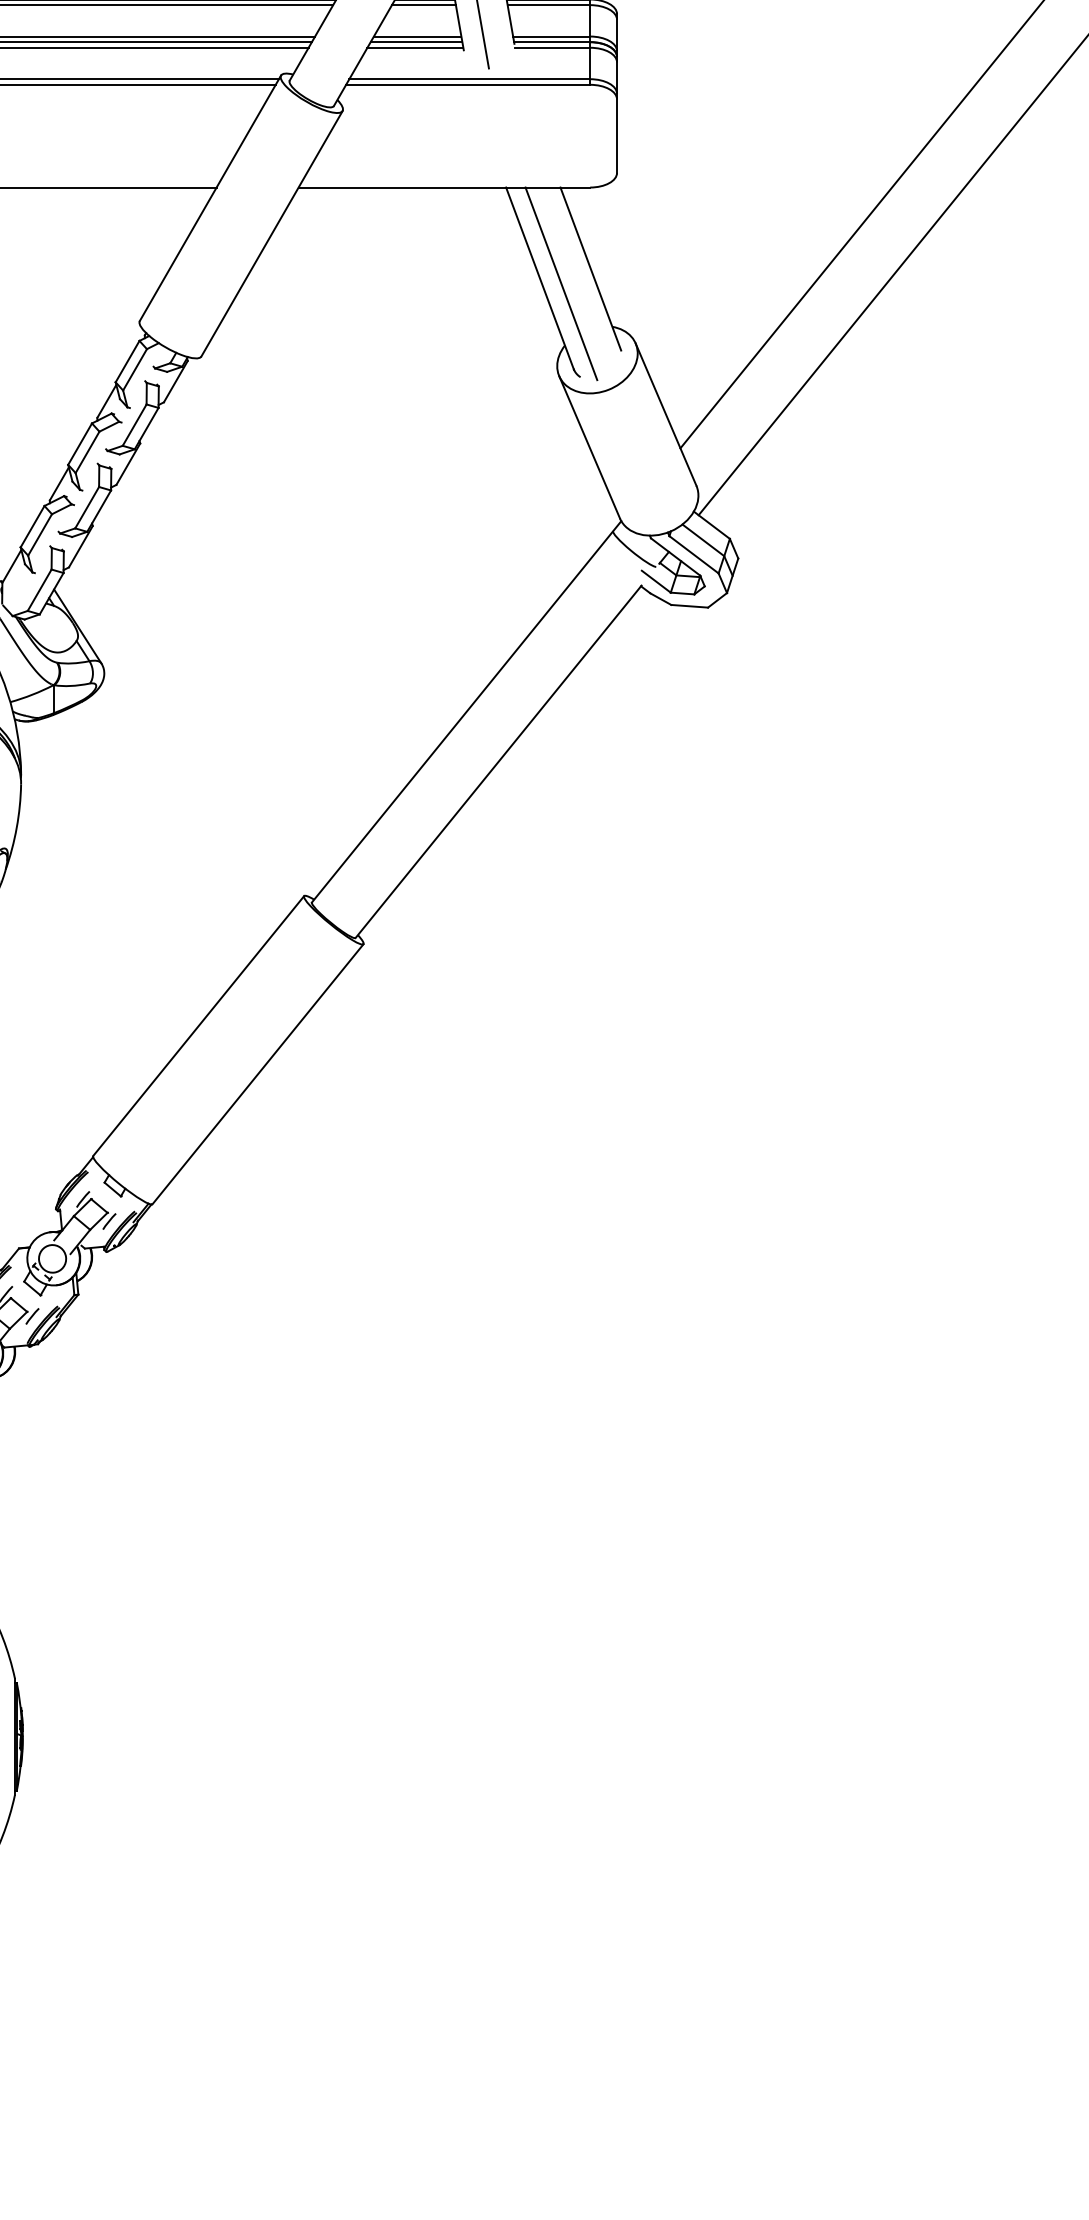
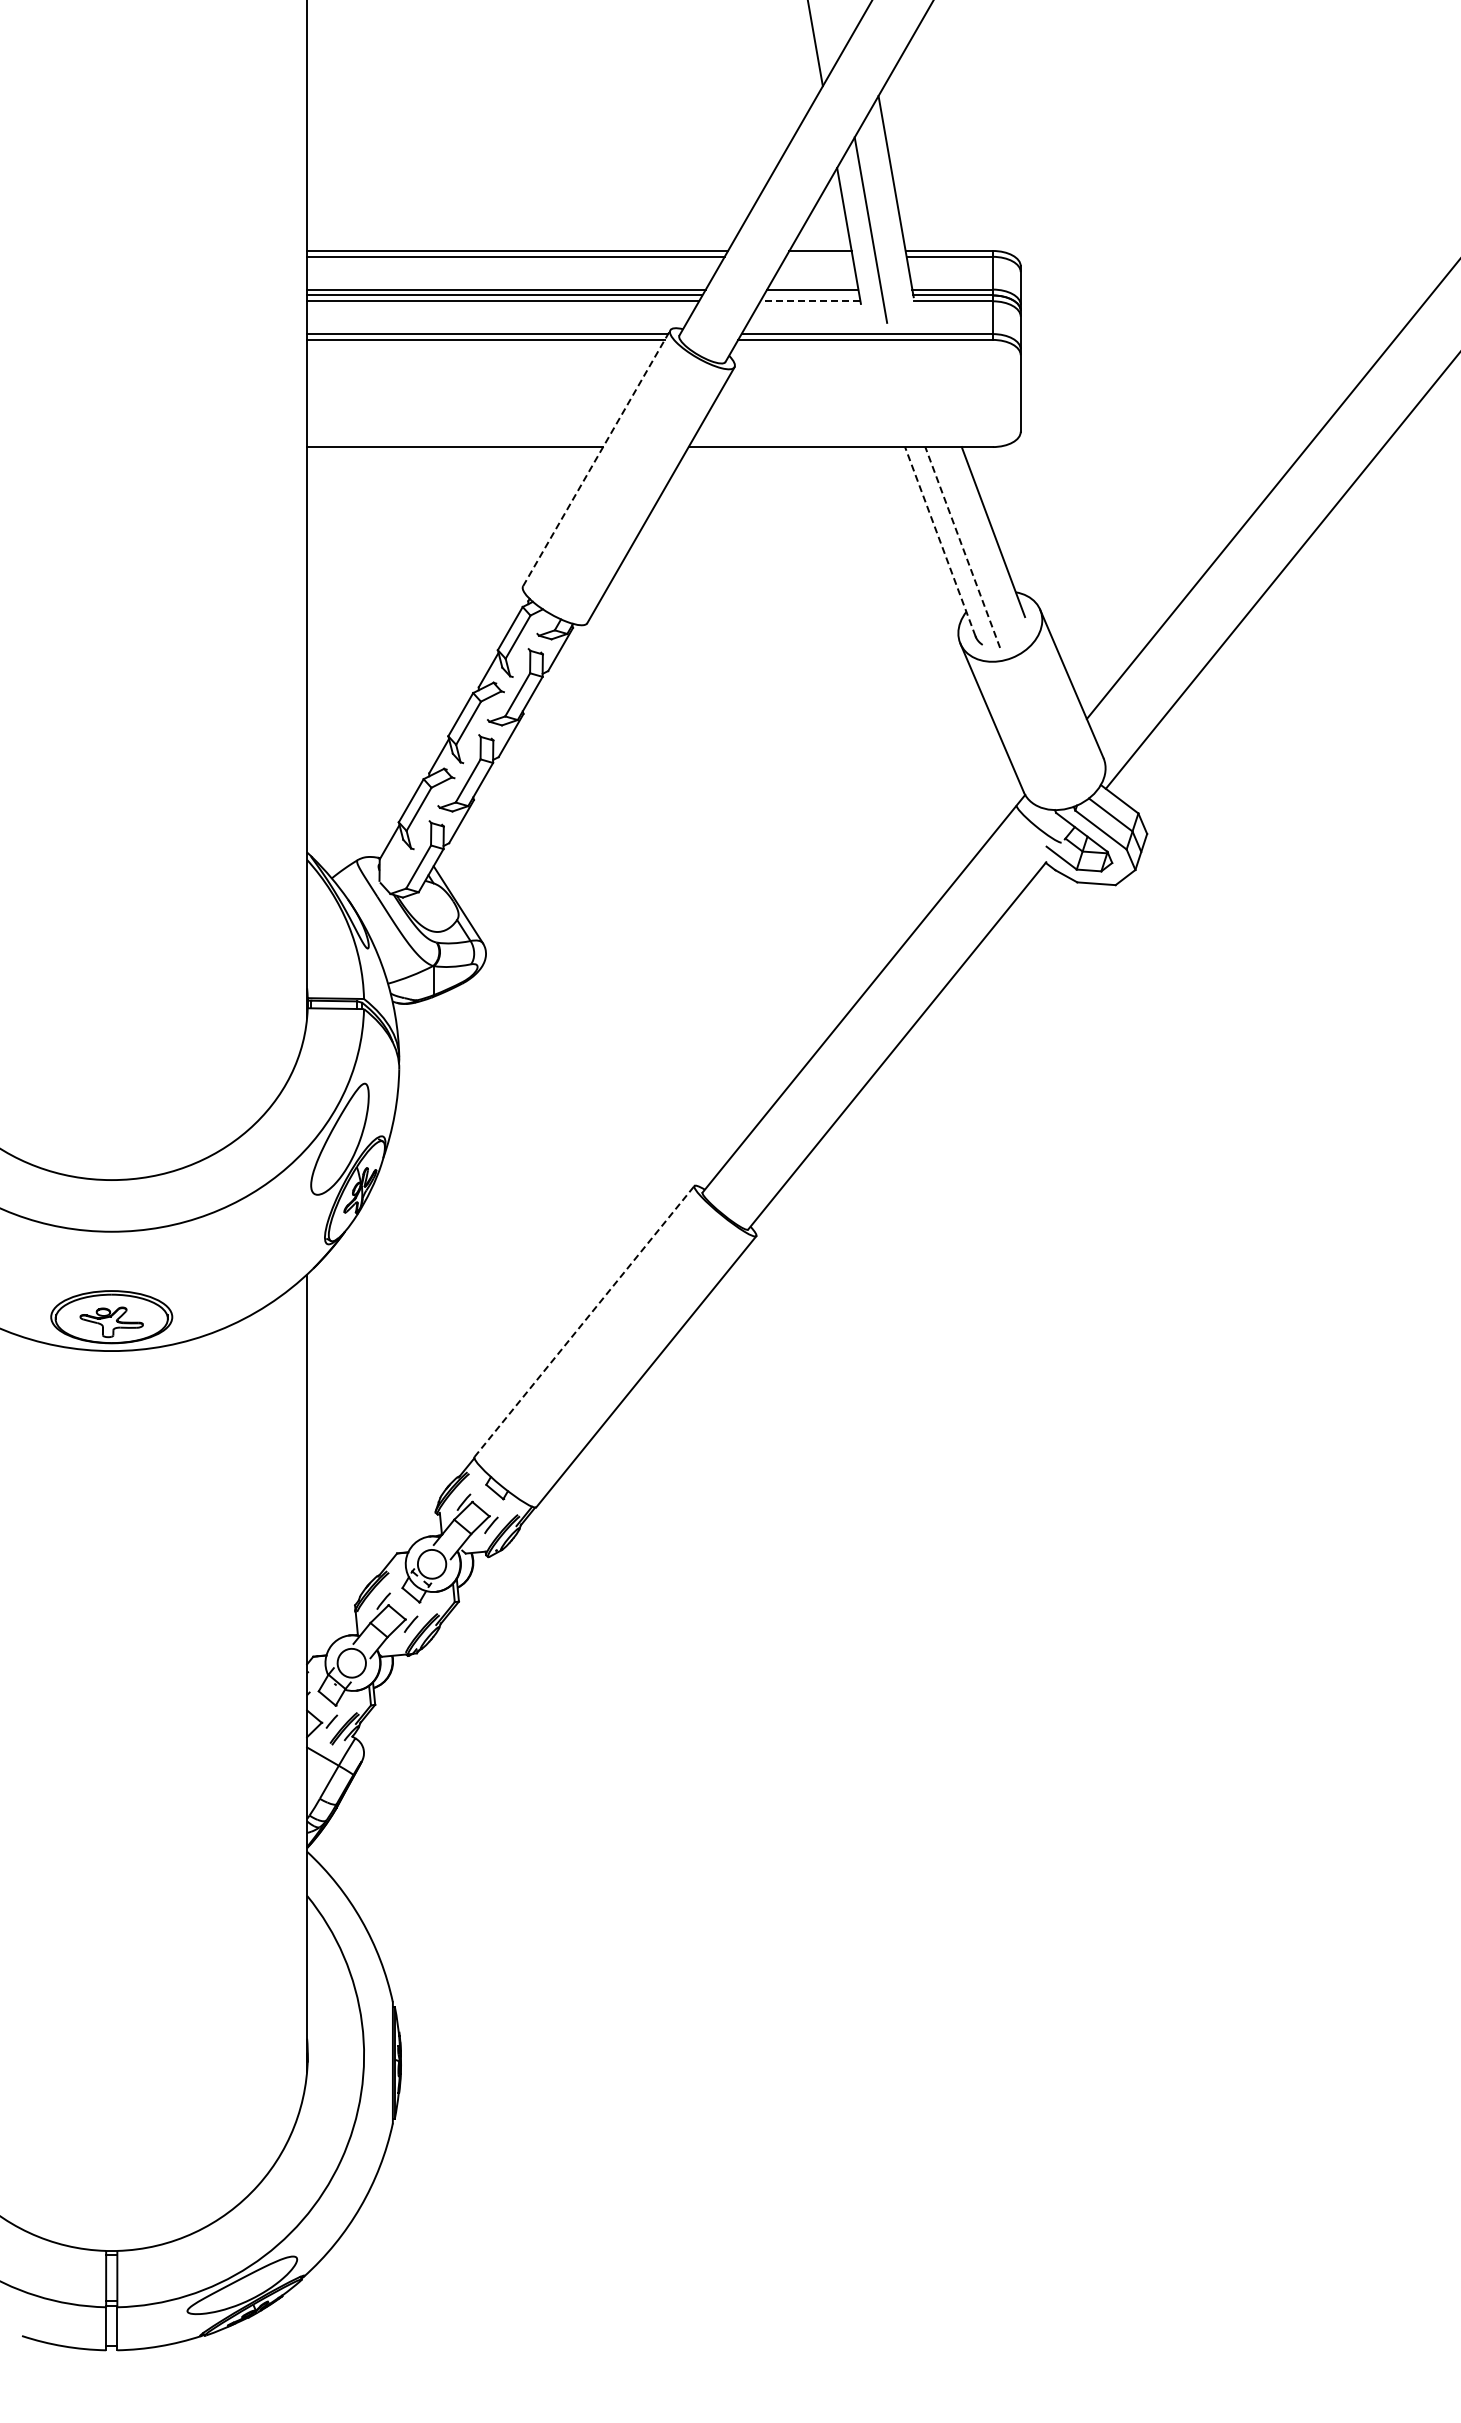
line: (424, 4) -> (819, 256), removed
line: (416, 42) -> (811, 295), removed
line: (414, 47) -> (809, 301), solid -> dashed
line: (210, 198) -> (596, 458), solid -> dashed
line: (540, 278) -> (940, 541), solid -> dashed
line: (561, 283) -> (962, 547), solid -> dashed
line: (198, 1026) -> (584, 1321), solid -> dashed

